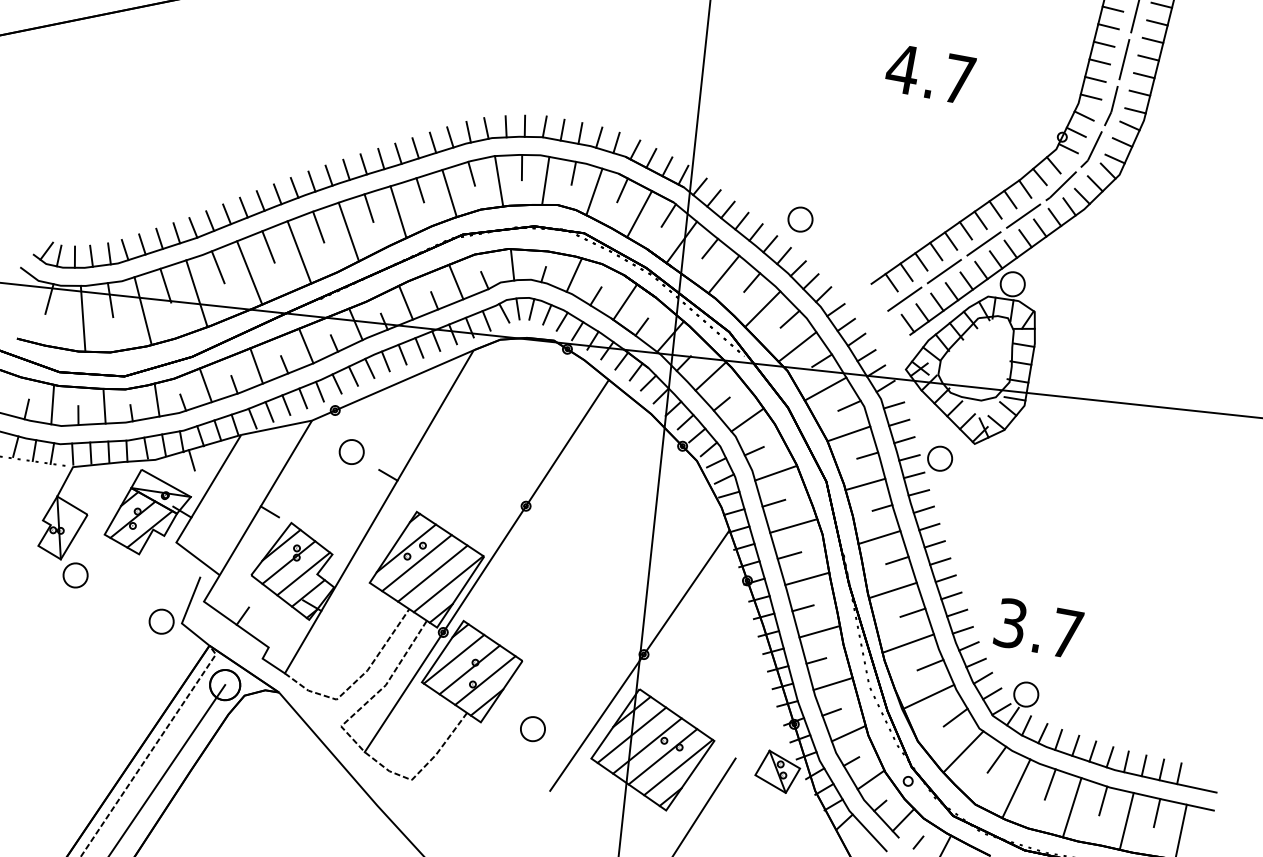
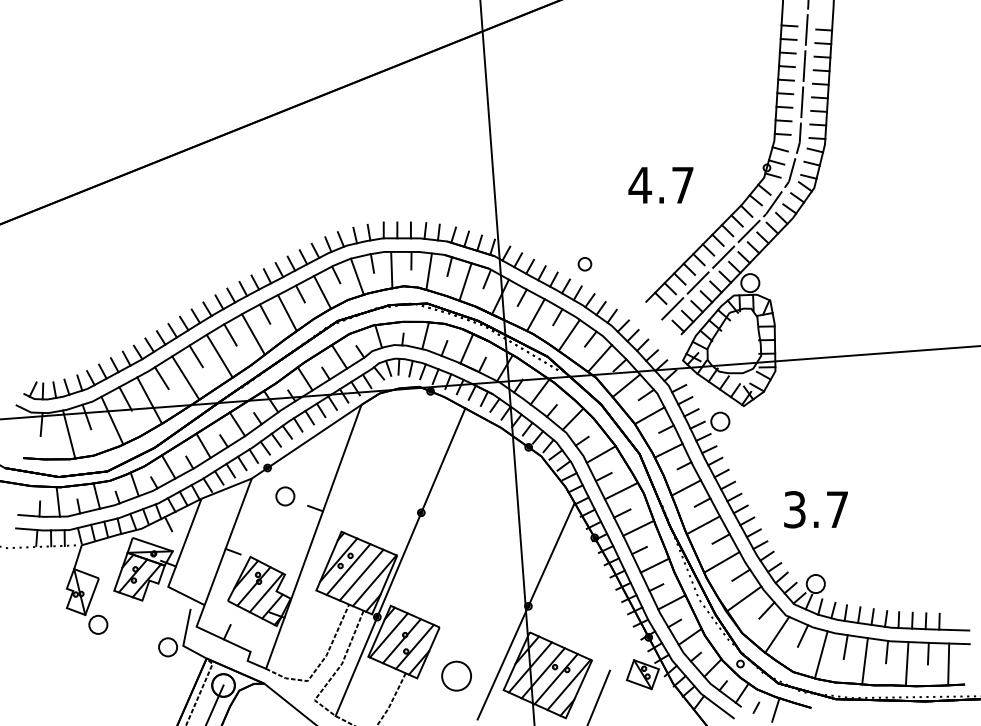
text: (929, 74) -> (660, 185), moved
part: (799, 219) -> (584, 264), size x0.7
text: (1037, 628) -> (815, 509), moved
part: (532, 729) -> (456, 676), size x1.6

